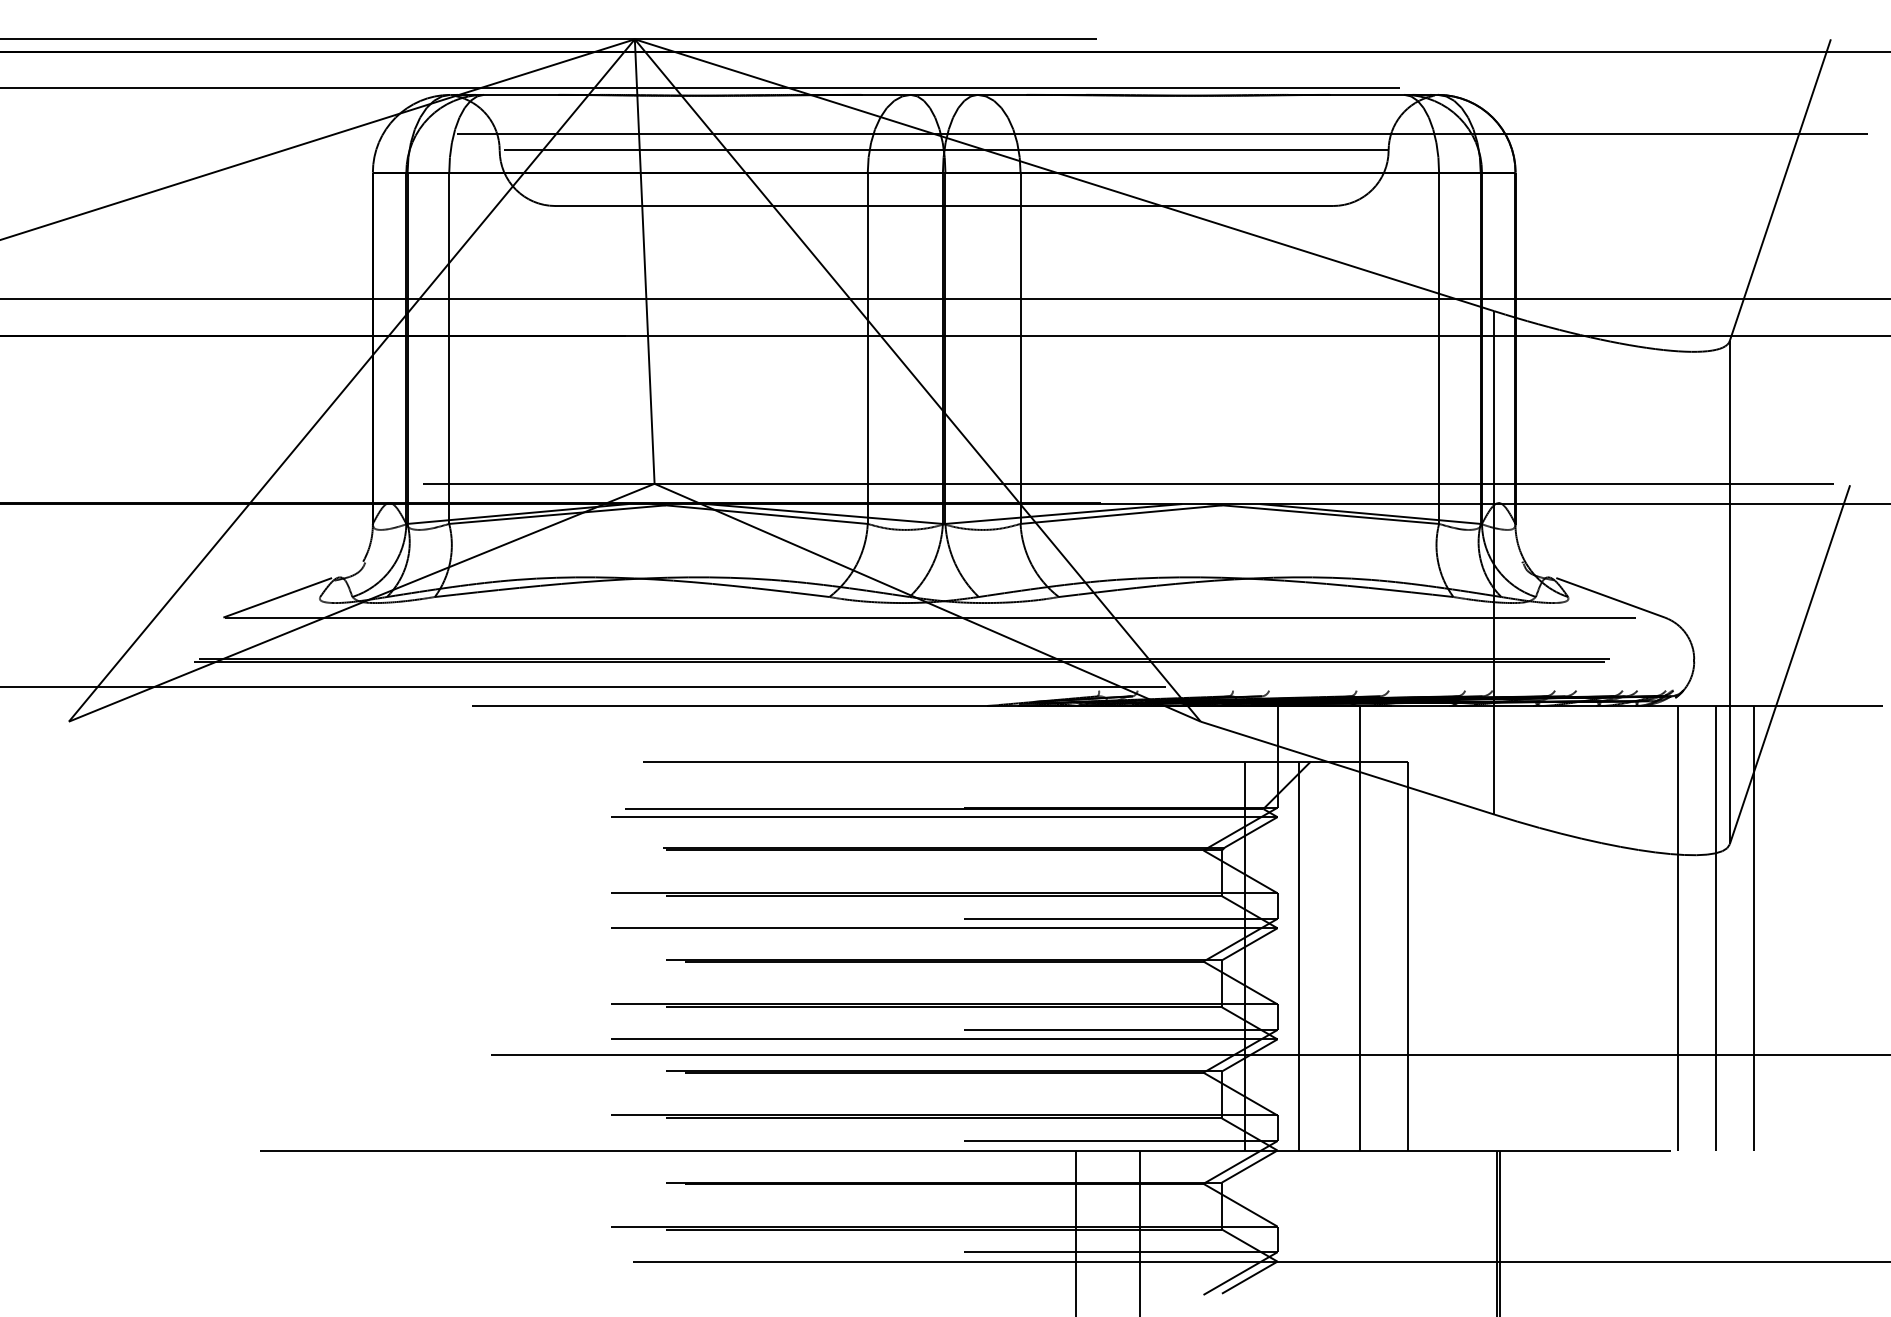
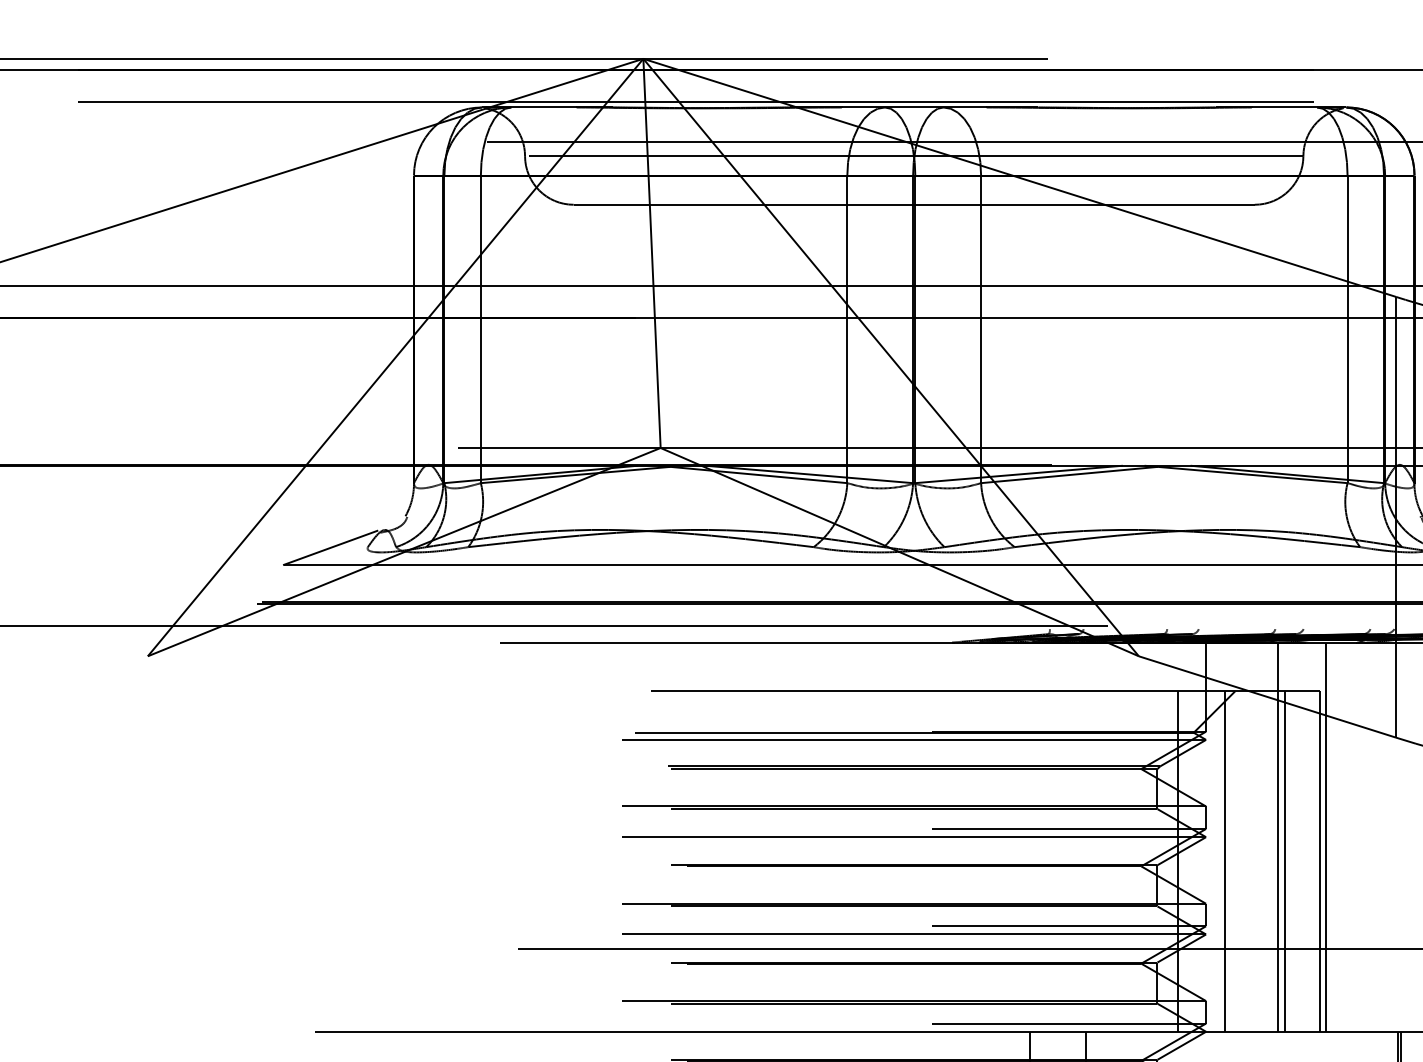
line: (1414, 928) -> (1326, 837), added
line: (1367, 955) -> (1284, 861), added

